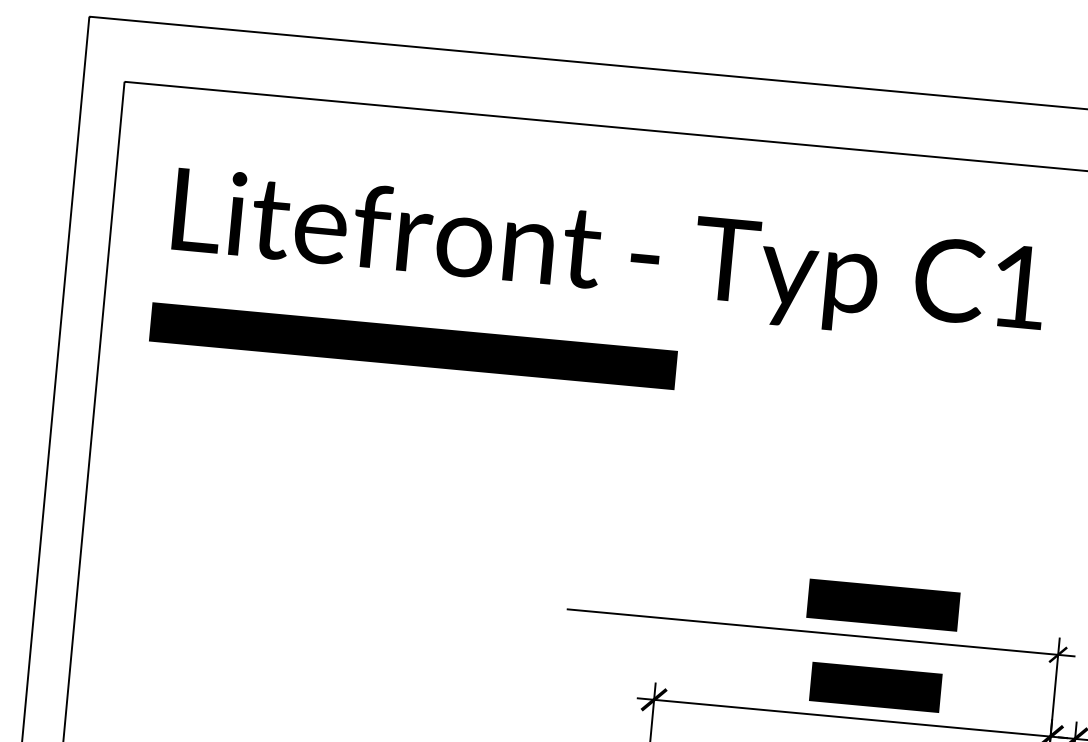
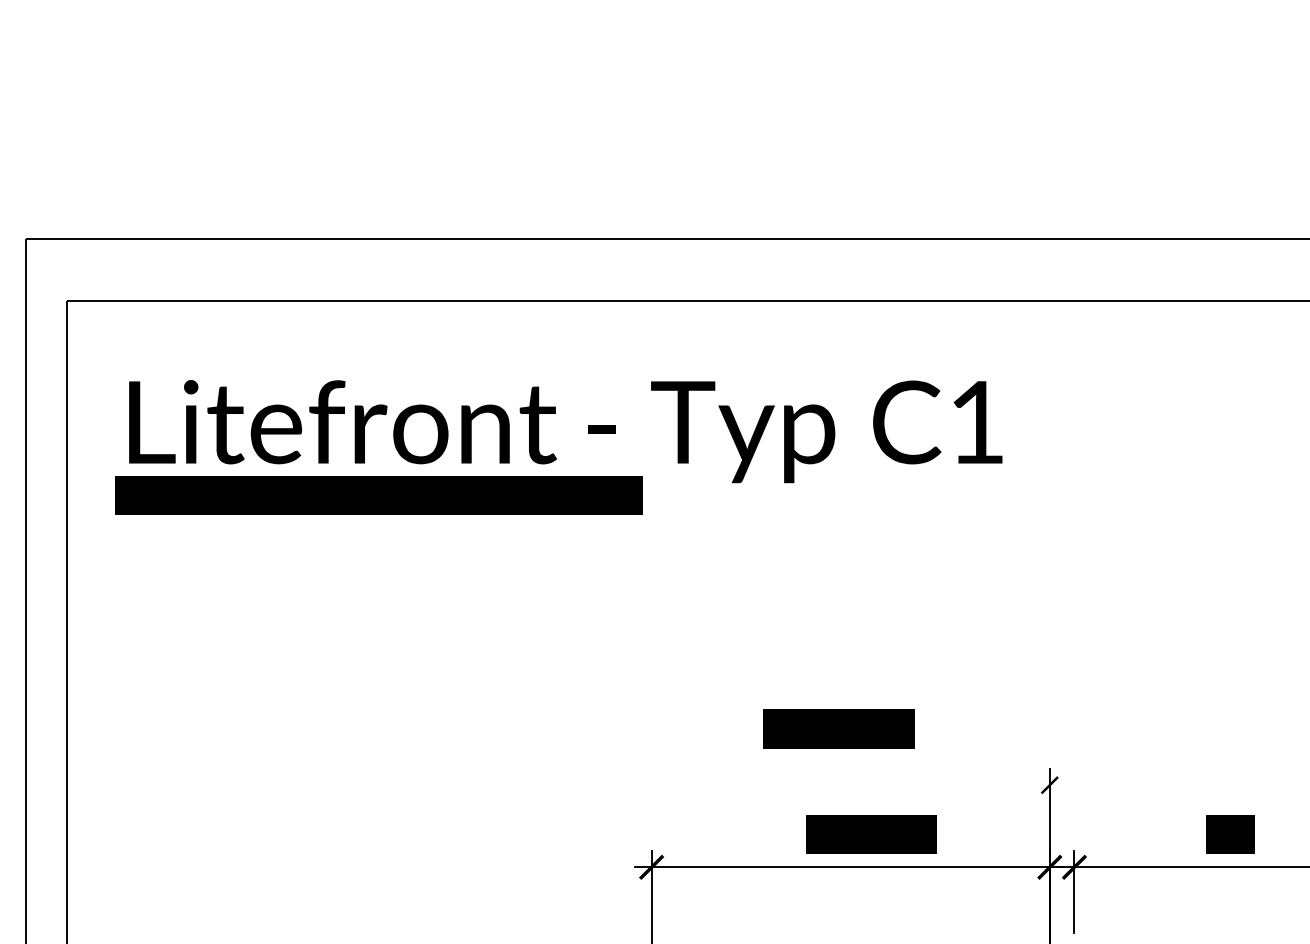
text: (412, 346) -> (378, 495), moved
text: (882, 604) -> (838, 728), moved
line: (820, 633) -> (811, 785), removed

